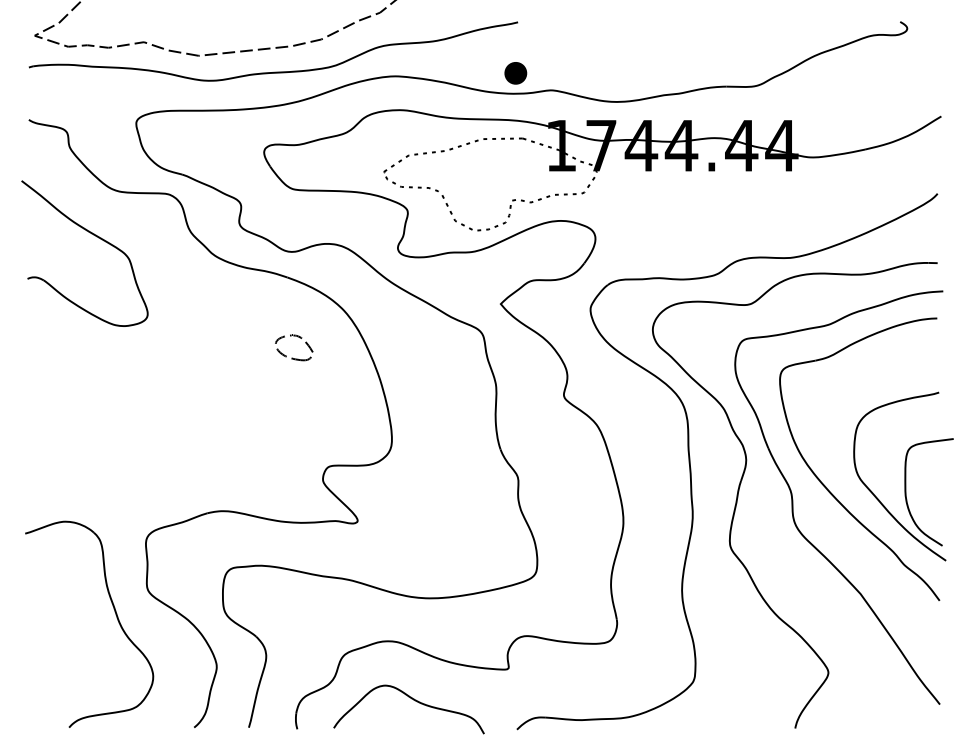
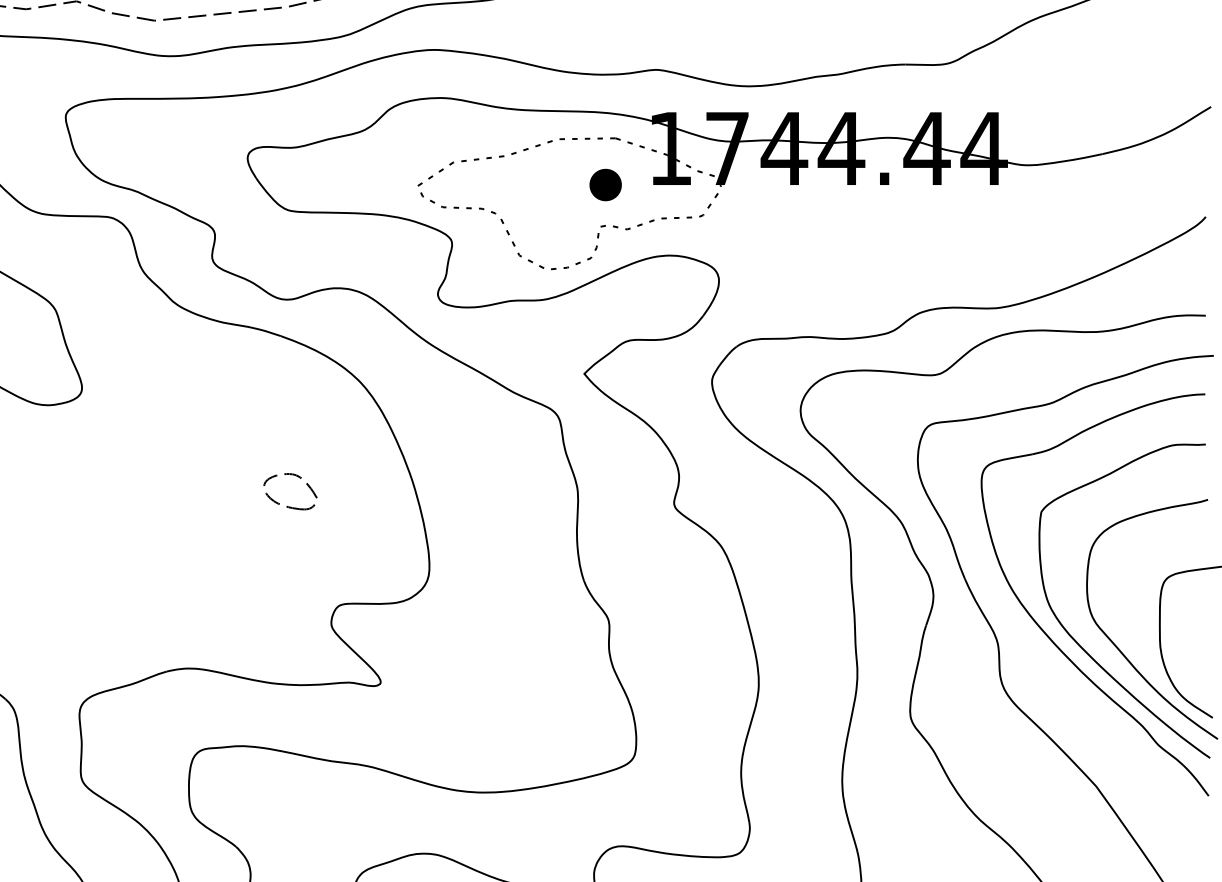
part: (515, 73) -> (605, 185), moved
part: (292, 357) -> (287, 505), moved
curve: (845, 489) -> (1074, 637), added

